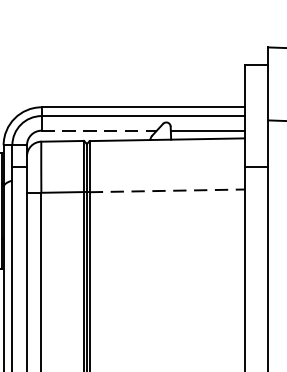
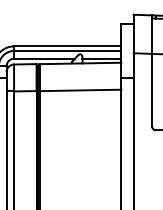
line: (100, 130) -> (45, 58), dashed -> solid
line: (167, 190) -> (80, 90), dashed -> solid

